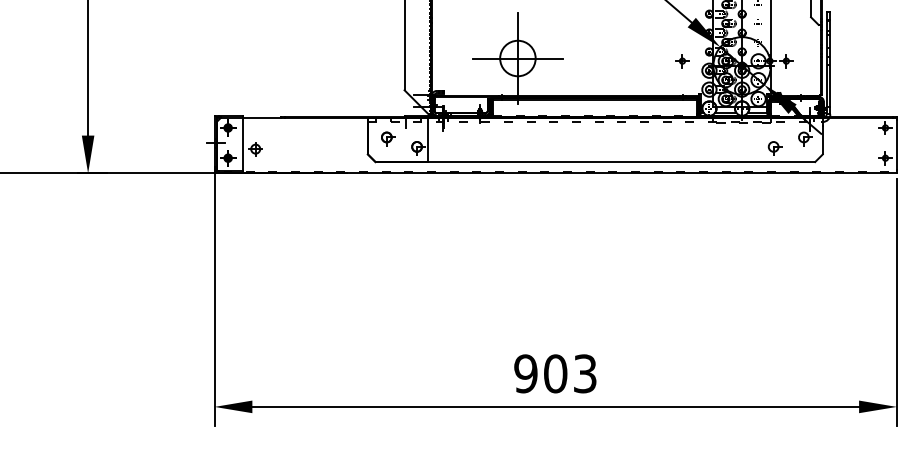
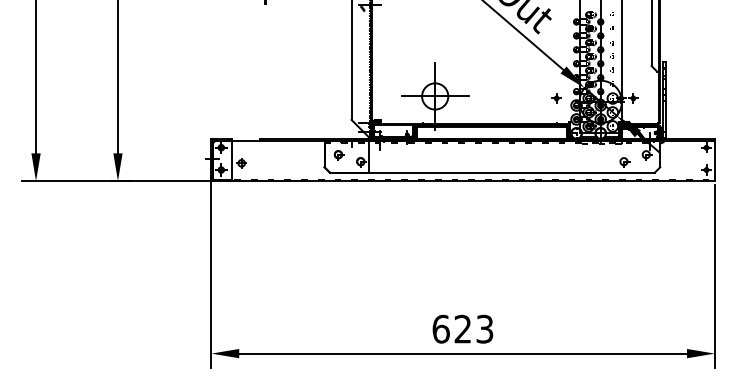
text: (539, 372) -> (451, 328), 903 -> 623

